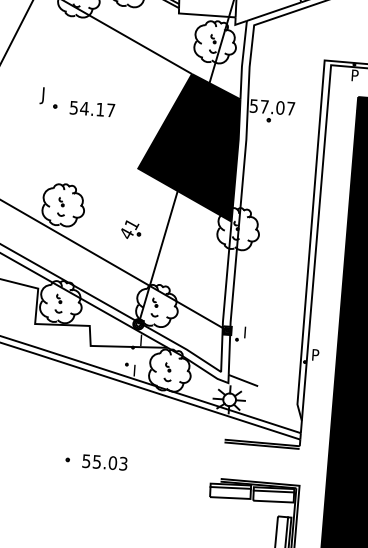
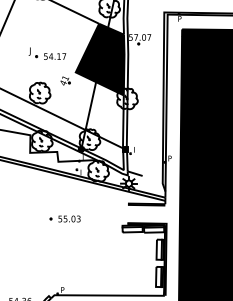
part: (77, 101) -> (47, 53), moved
part: (131, 228) -> (65, 80), moved

